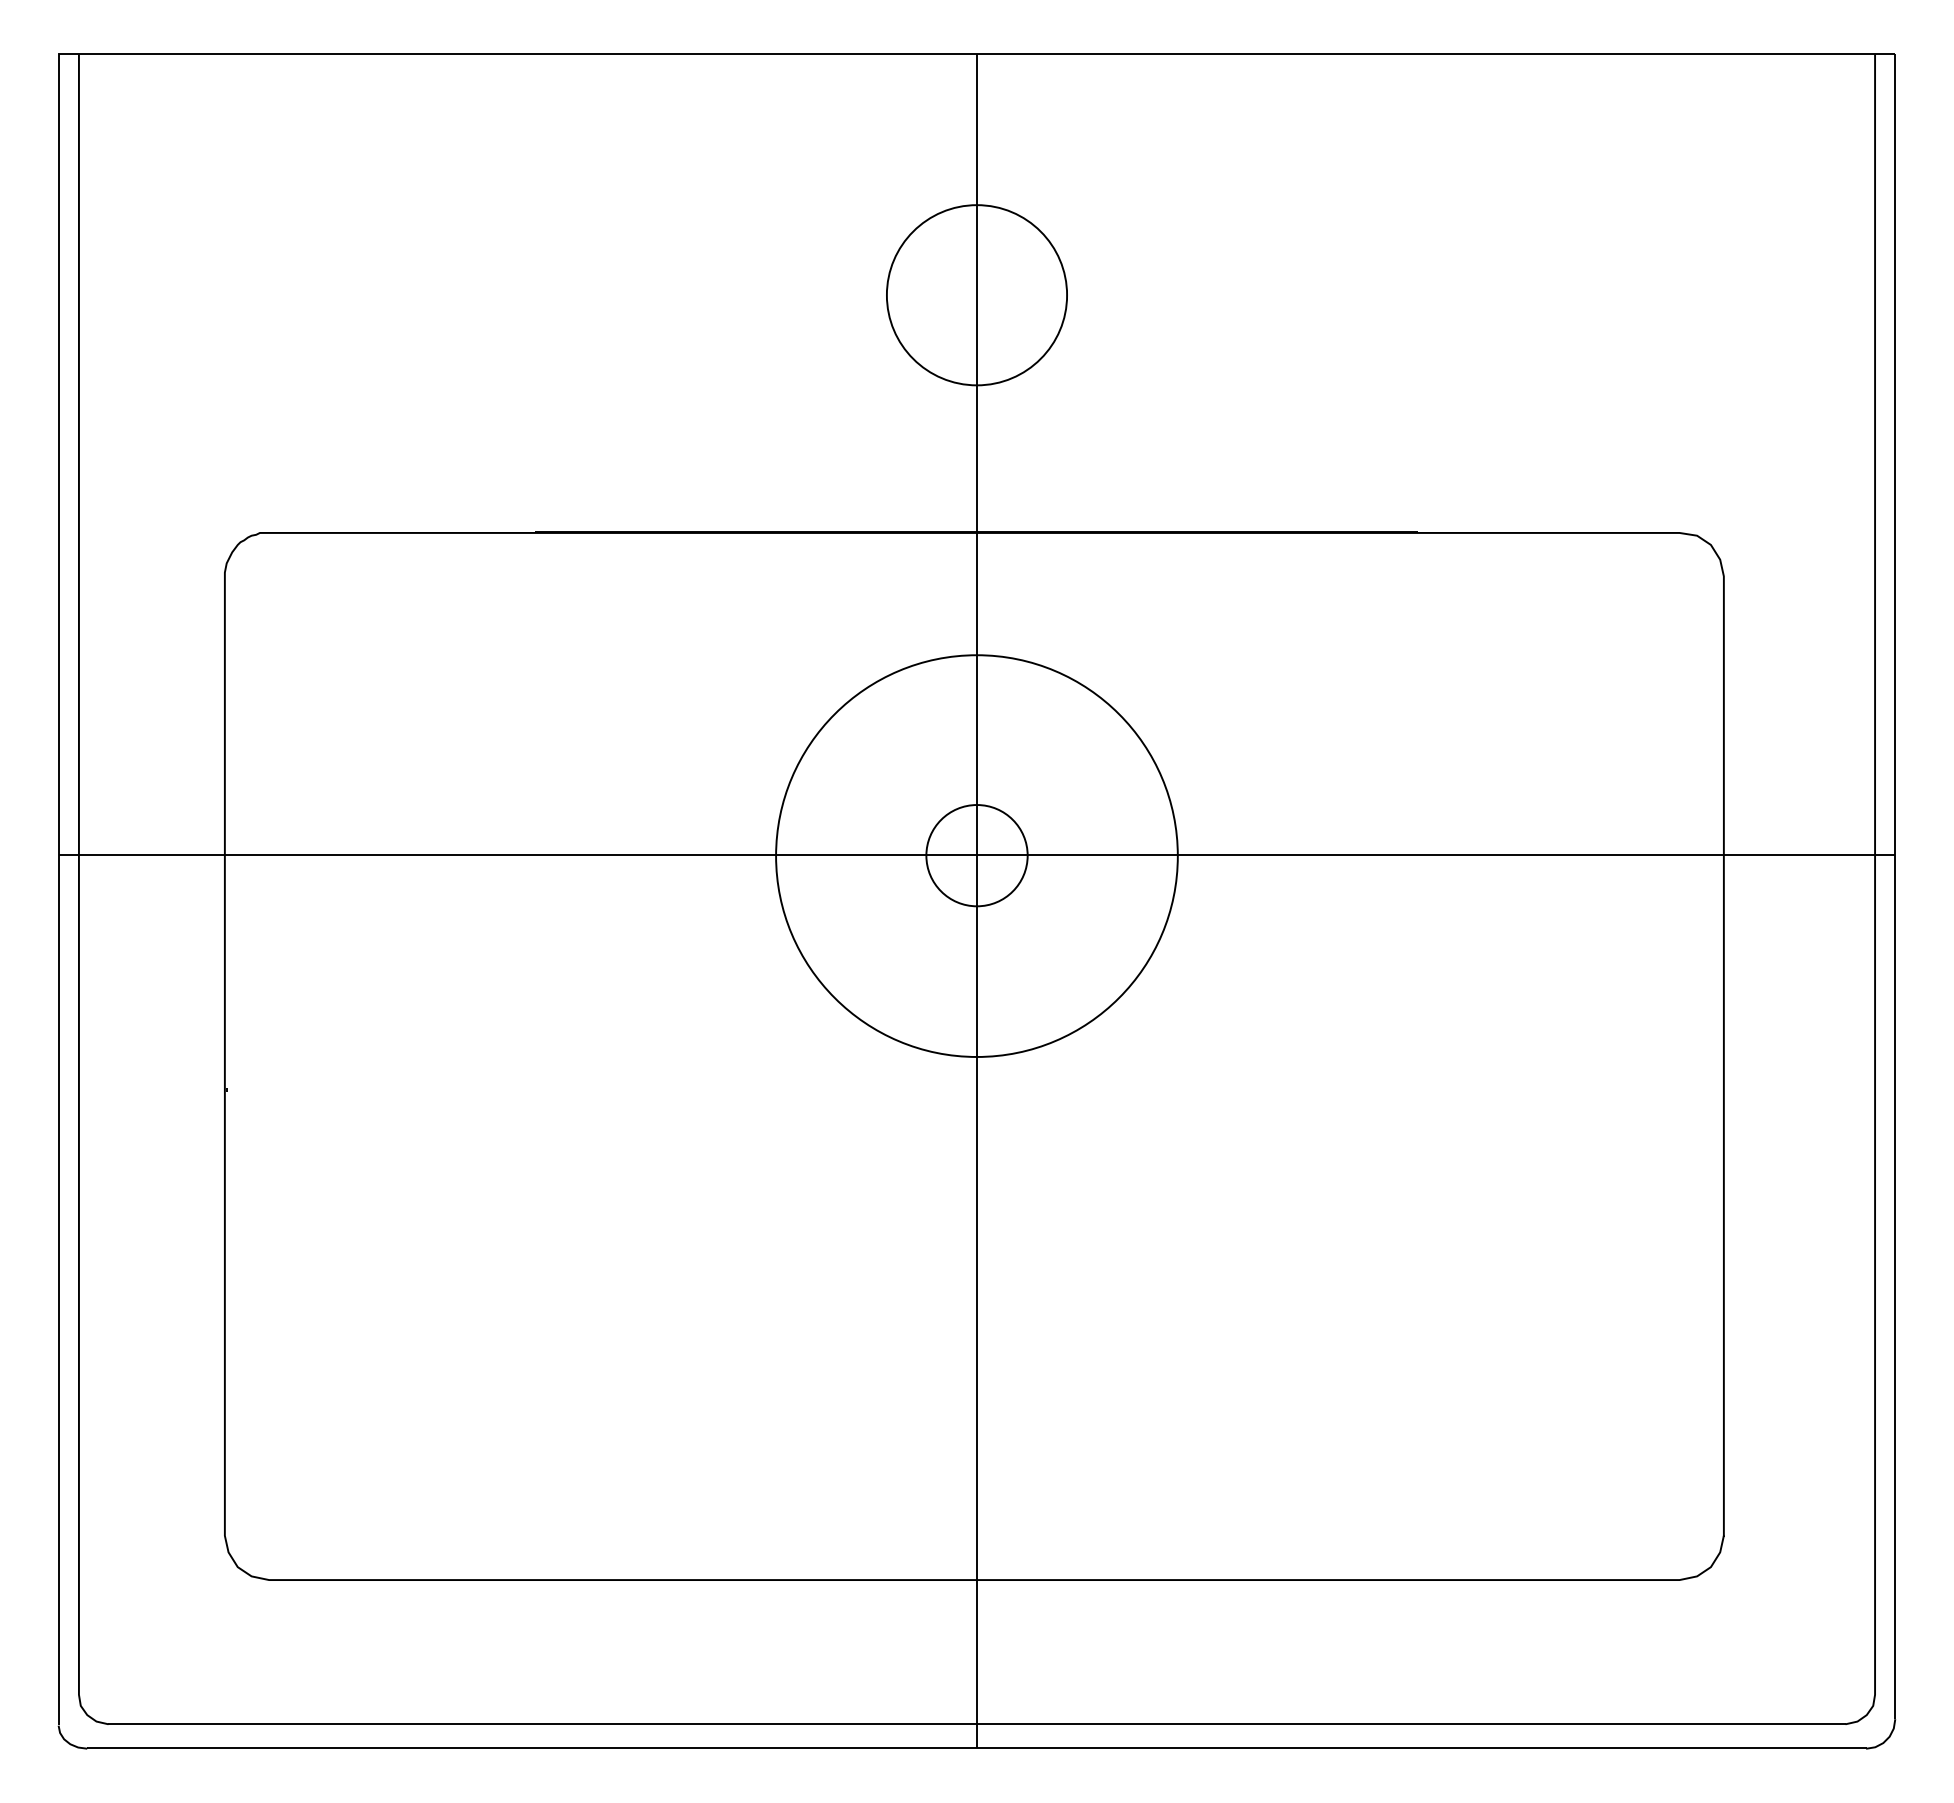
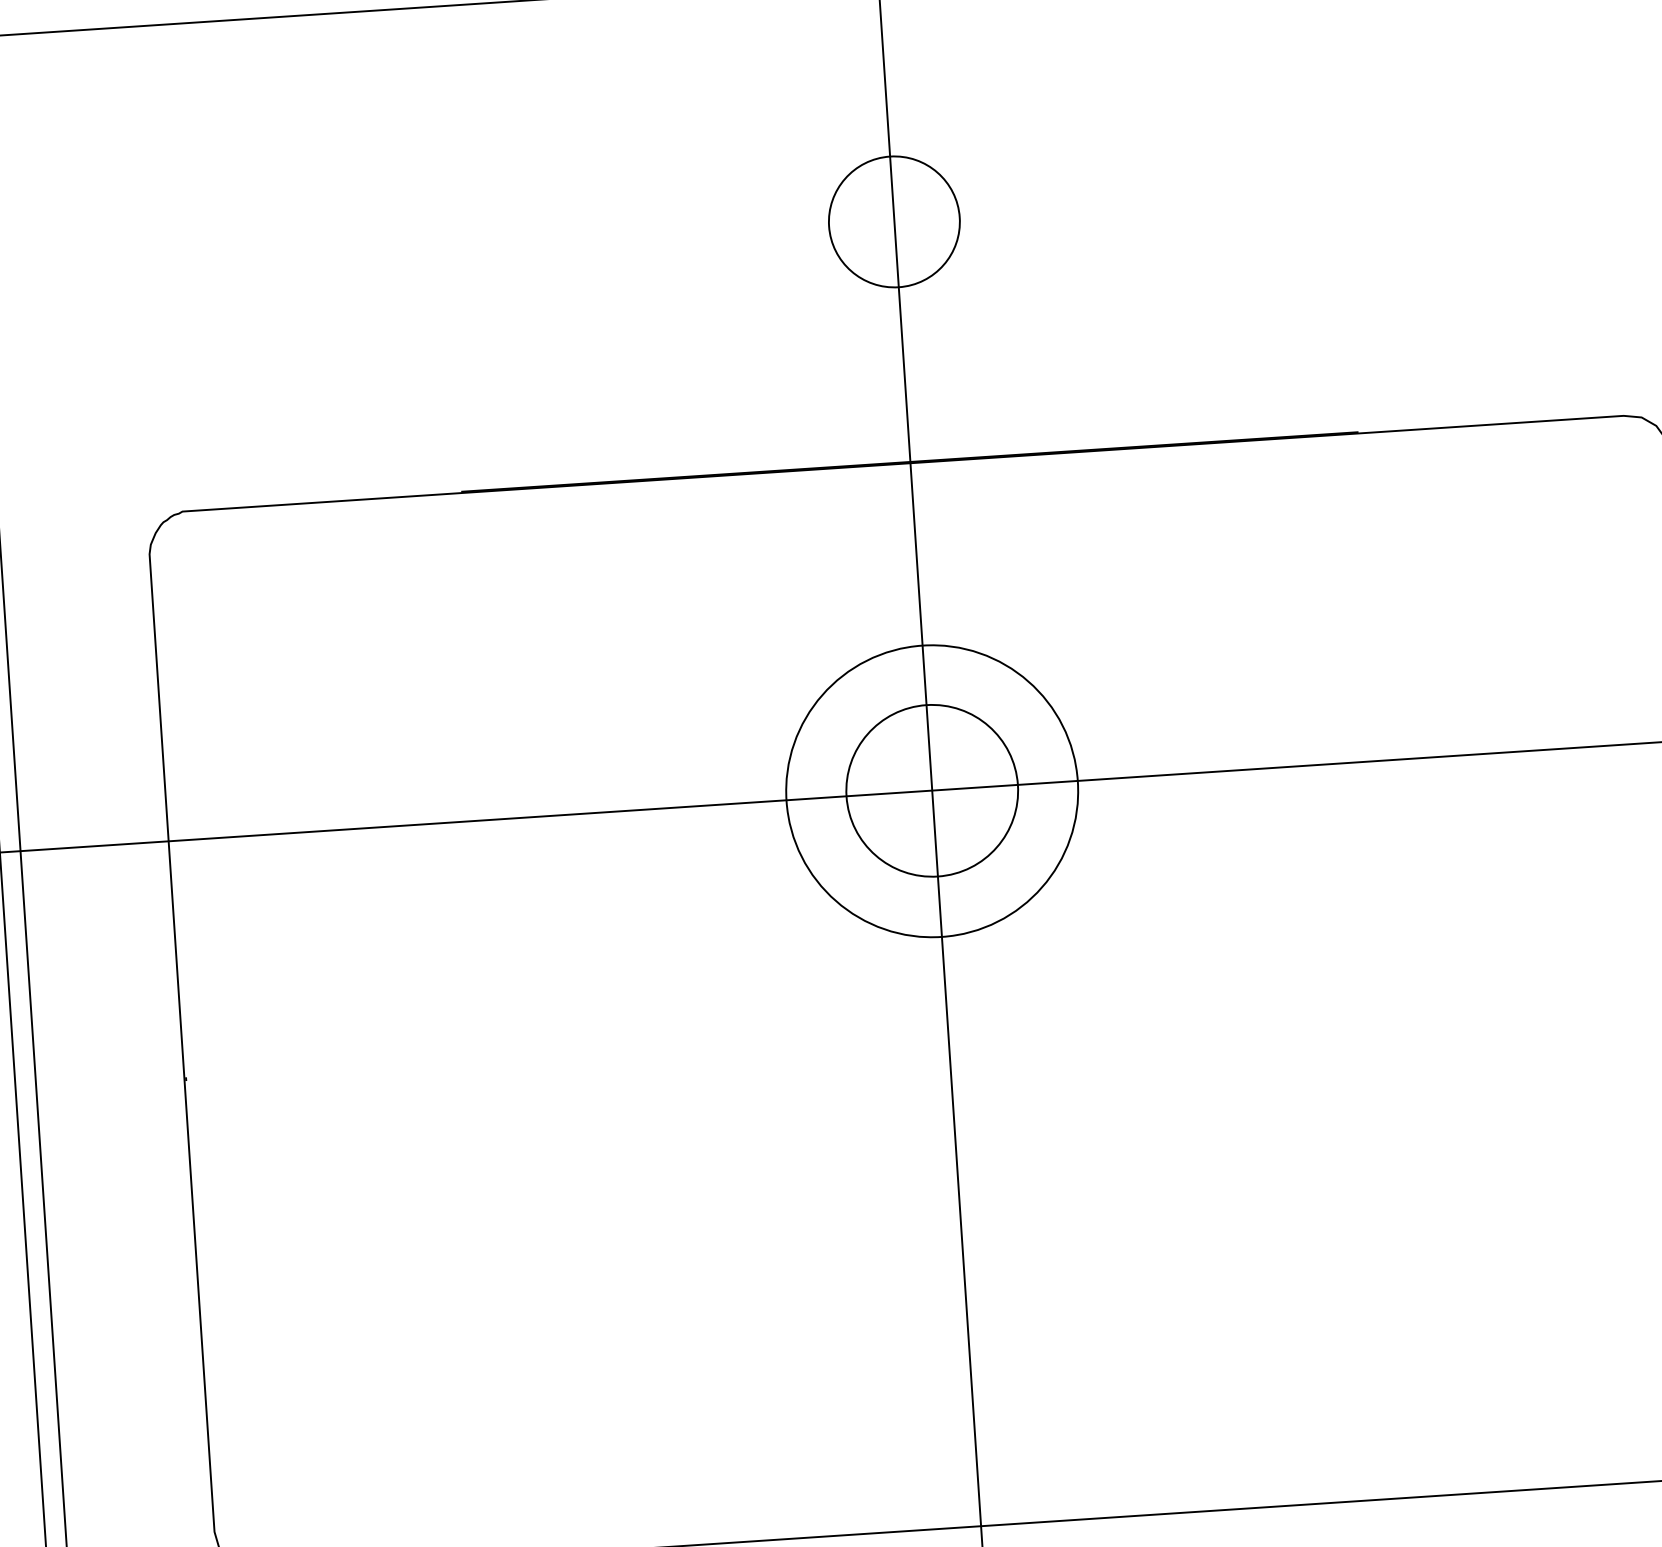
circle: (976, 294) -> (893, 221), size x0.71
circle: (976, 855) -> (931, 790), size x0.71
circle: (976, 855) -> (931, 790), size x1.67

